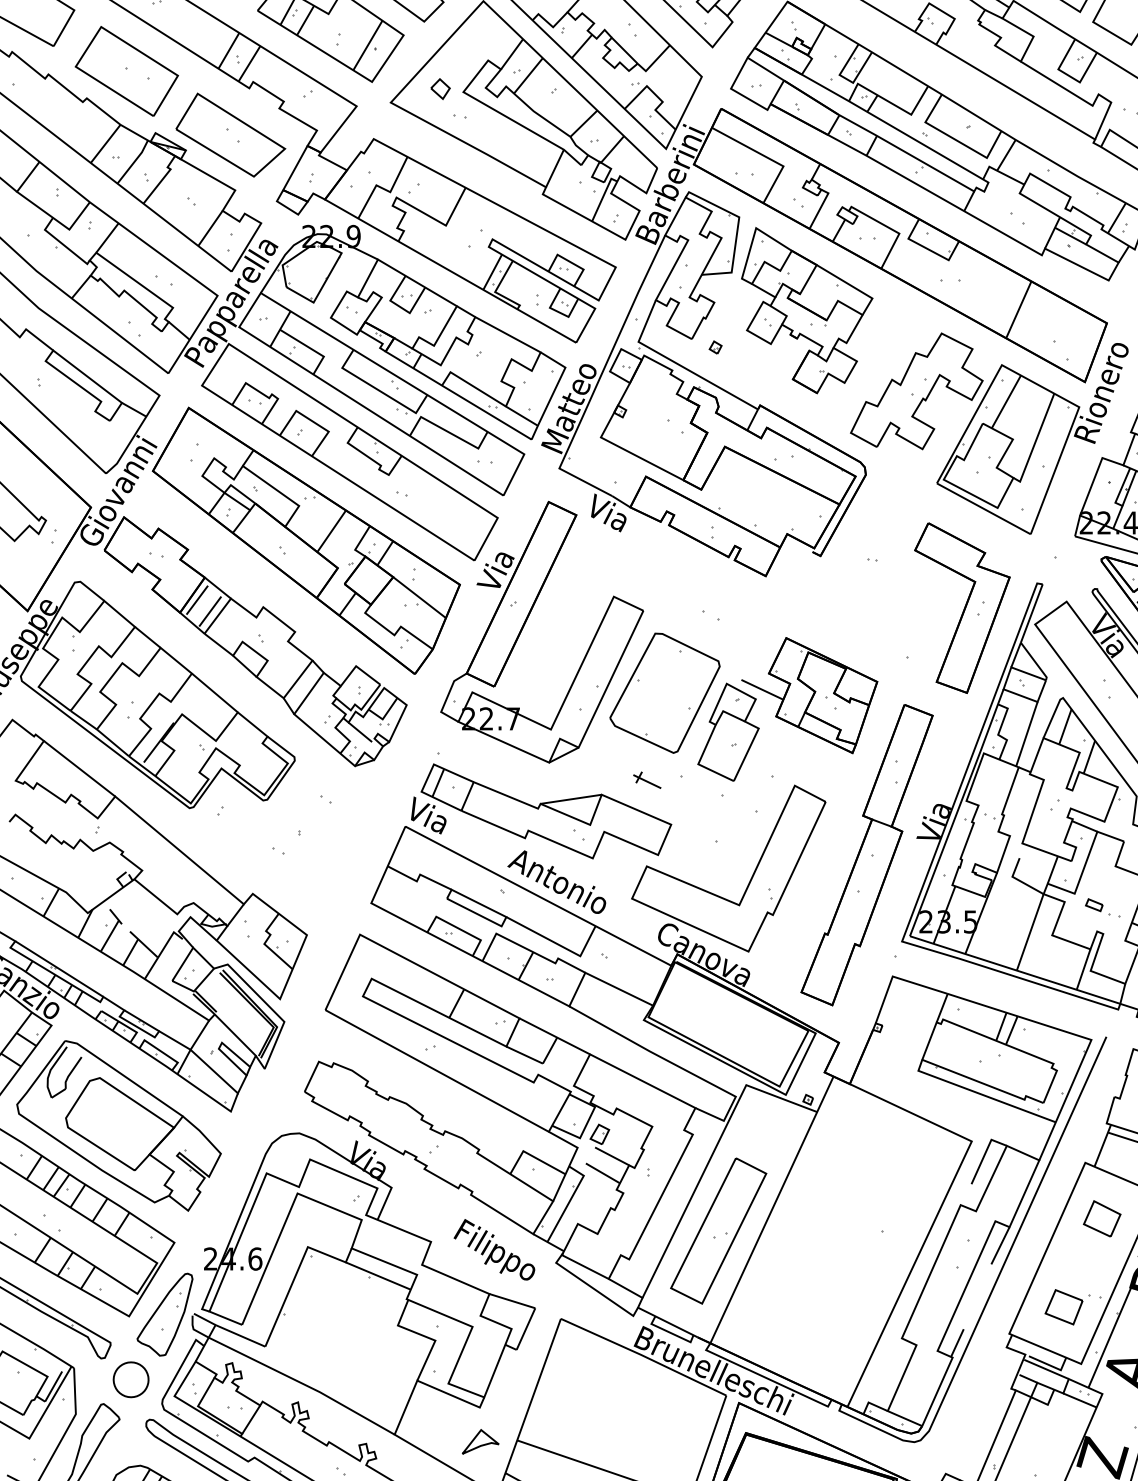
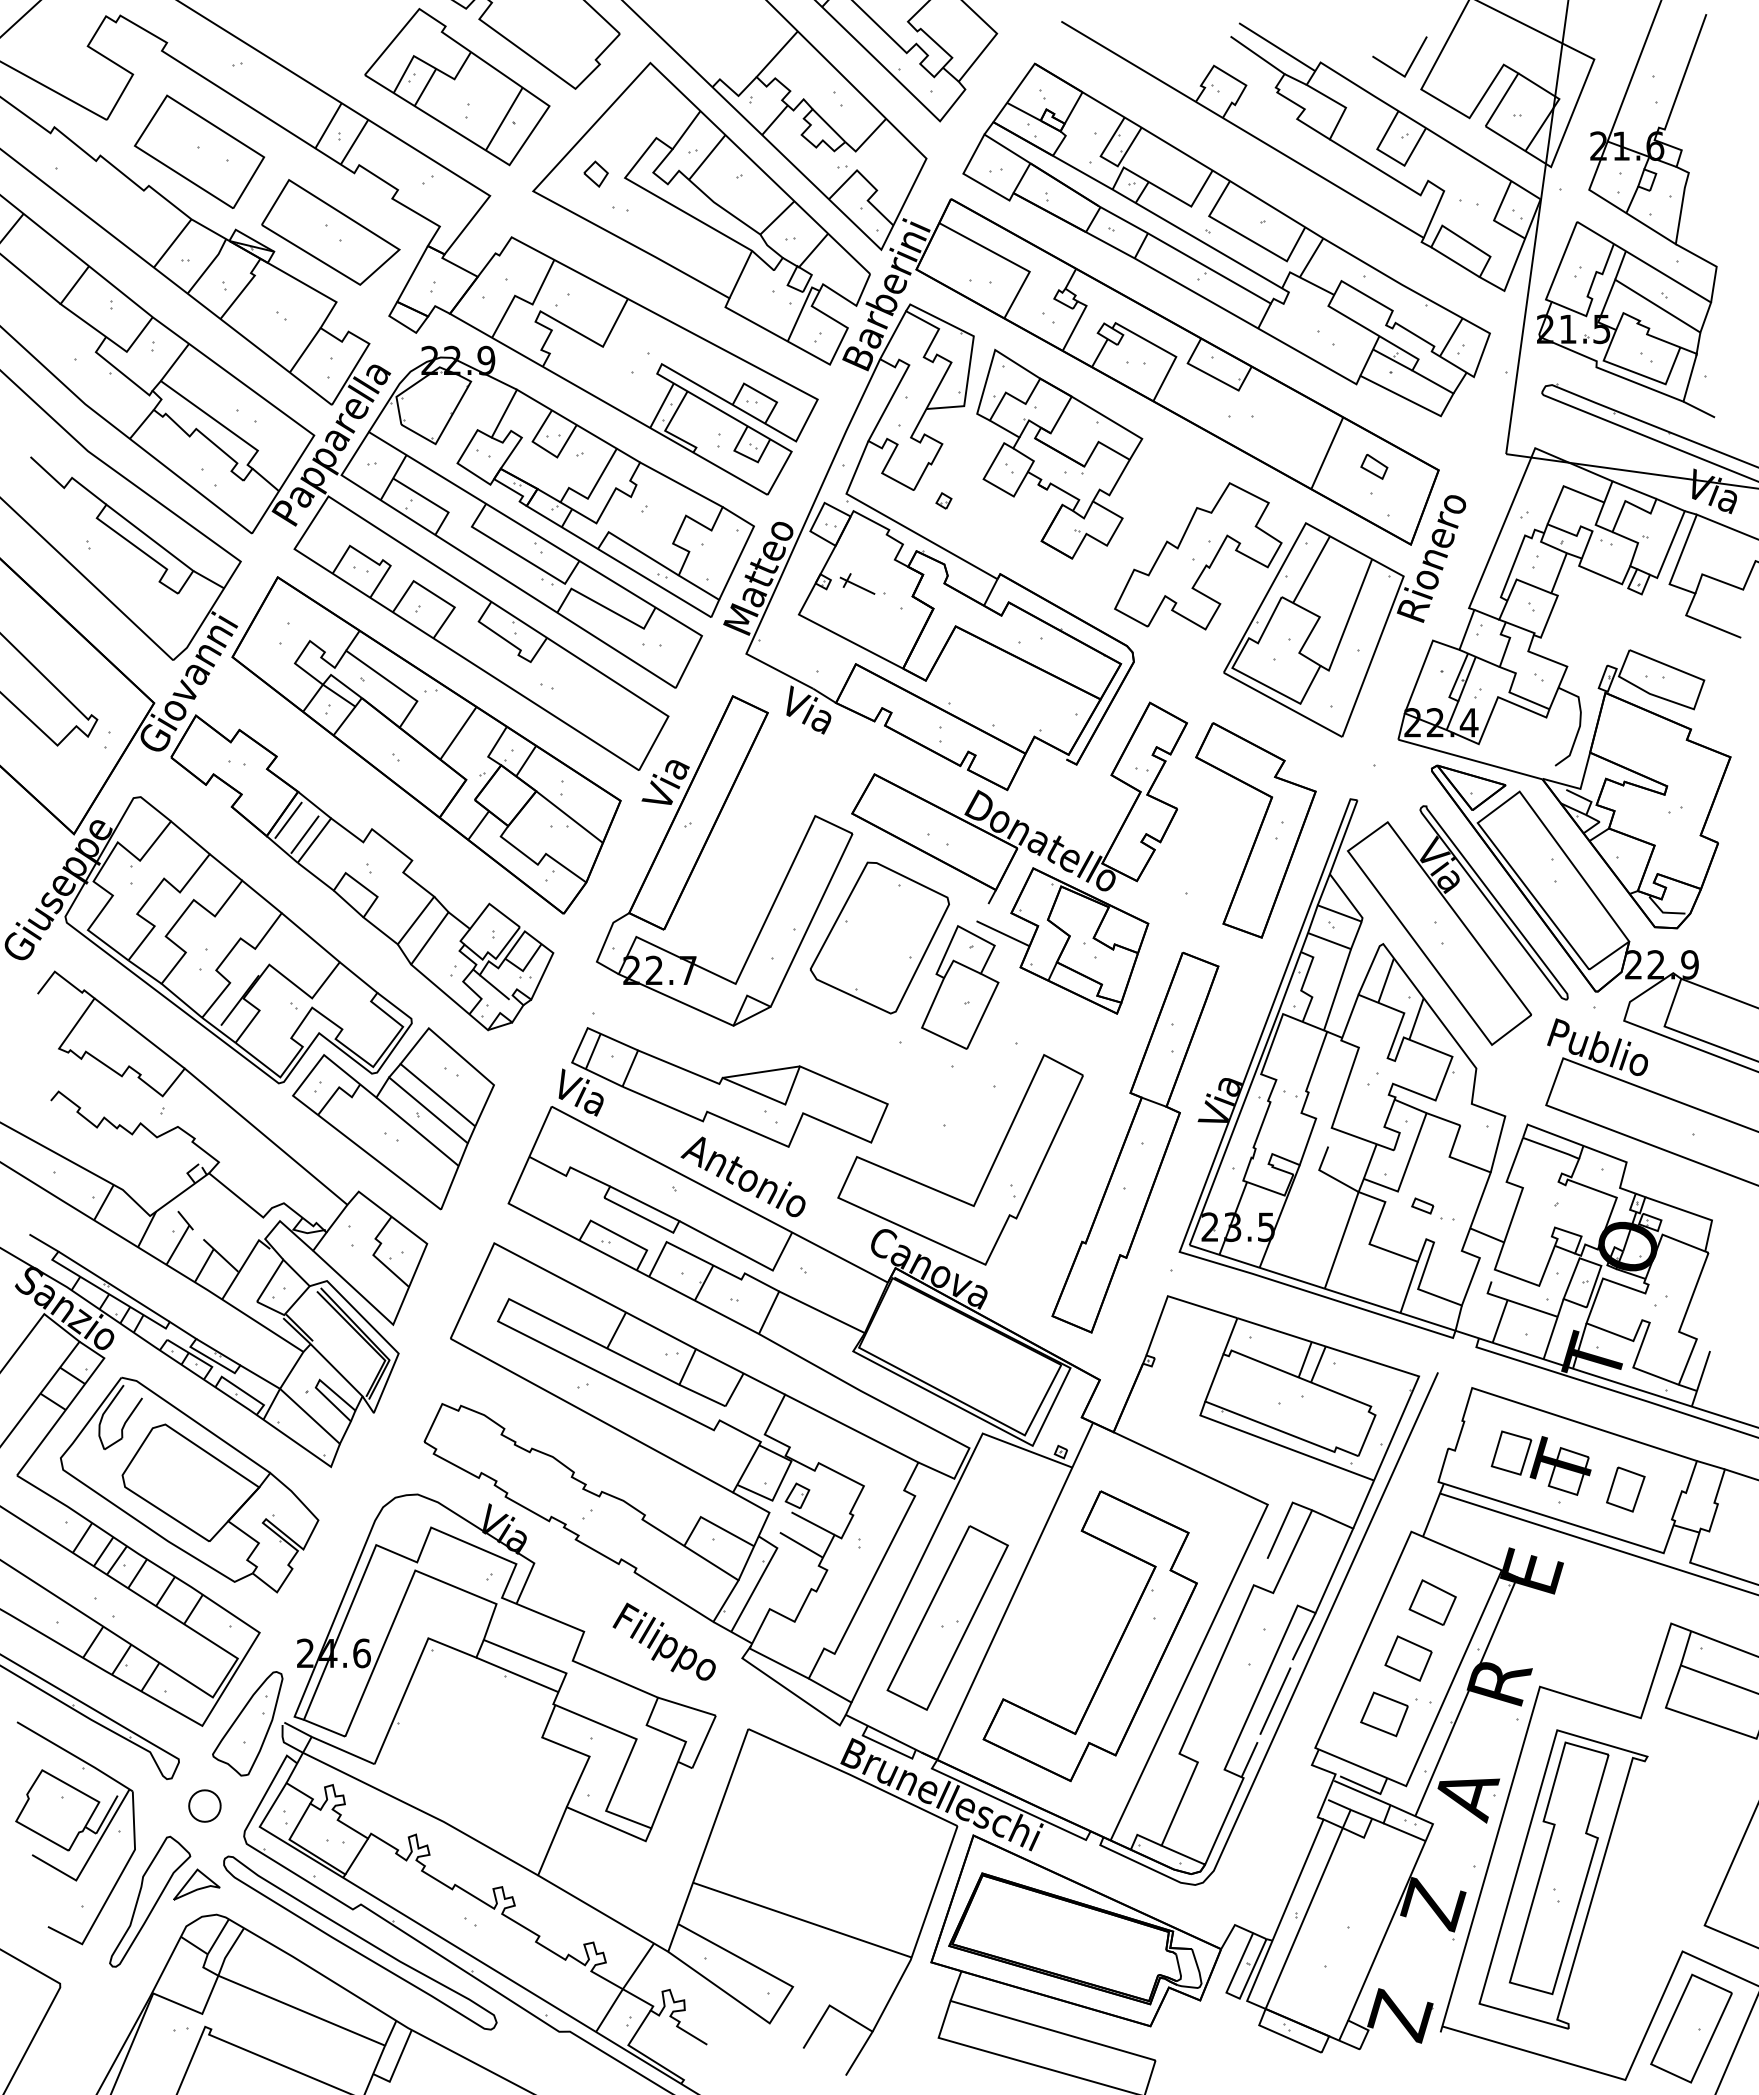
part: (1056, 320) -> (1374, 466), added
part: (765, 595) -> (1007, 814), added
part: (647, 779) -> (857, 583), moved
part: (280, 835) -> (393, 1118), added
part: (851, 1254) -> (1115, 1647), added
part: (1083, 1263) -> (1408, 1658), added
line: (977, 1296) -> (1275, 1700), added
part: (130, 1379) -> (204, 1805), size x0.71
part: (480, 1441) -> (196, 1884), moved

